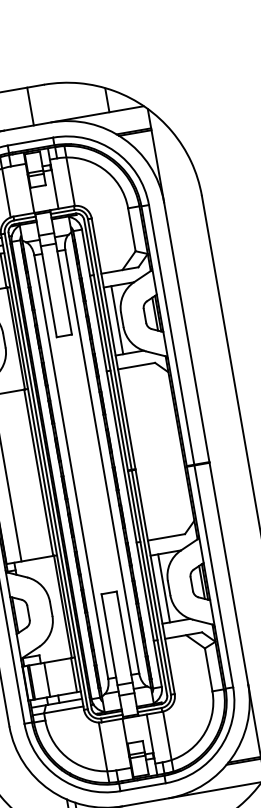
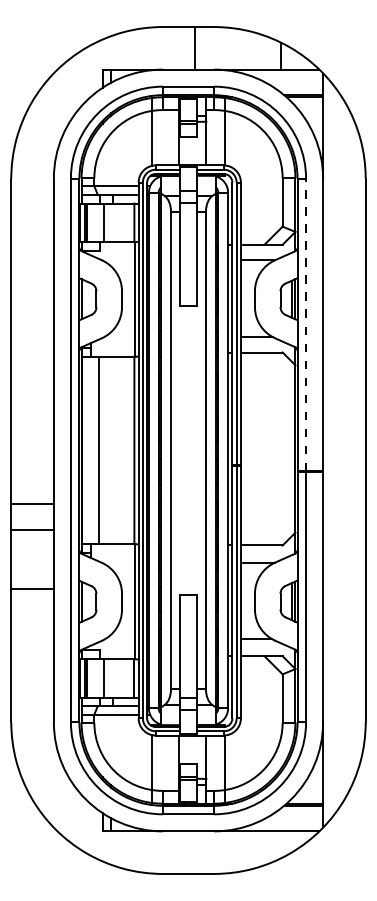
line: (117, 320) -> (249, 298), removed
line: (171, 334) -> (306, 324), solid -> dashed
line: (164, 588) -> (249, 600), removed

